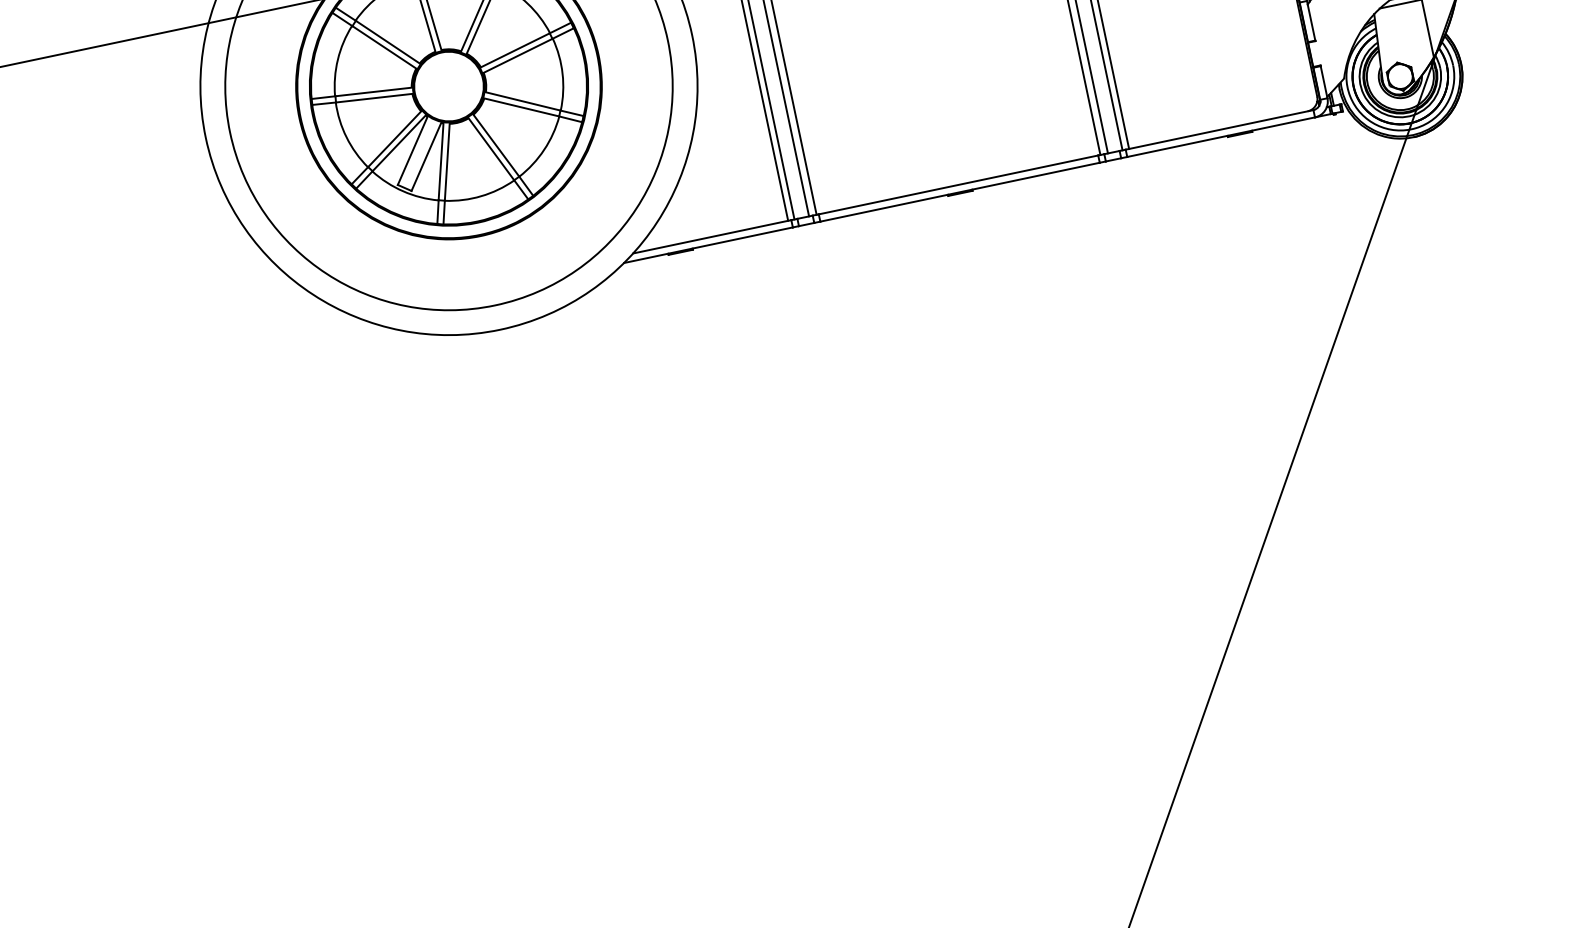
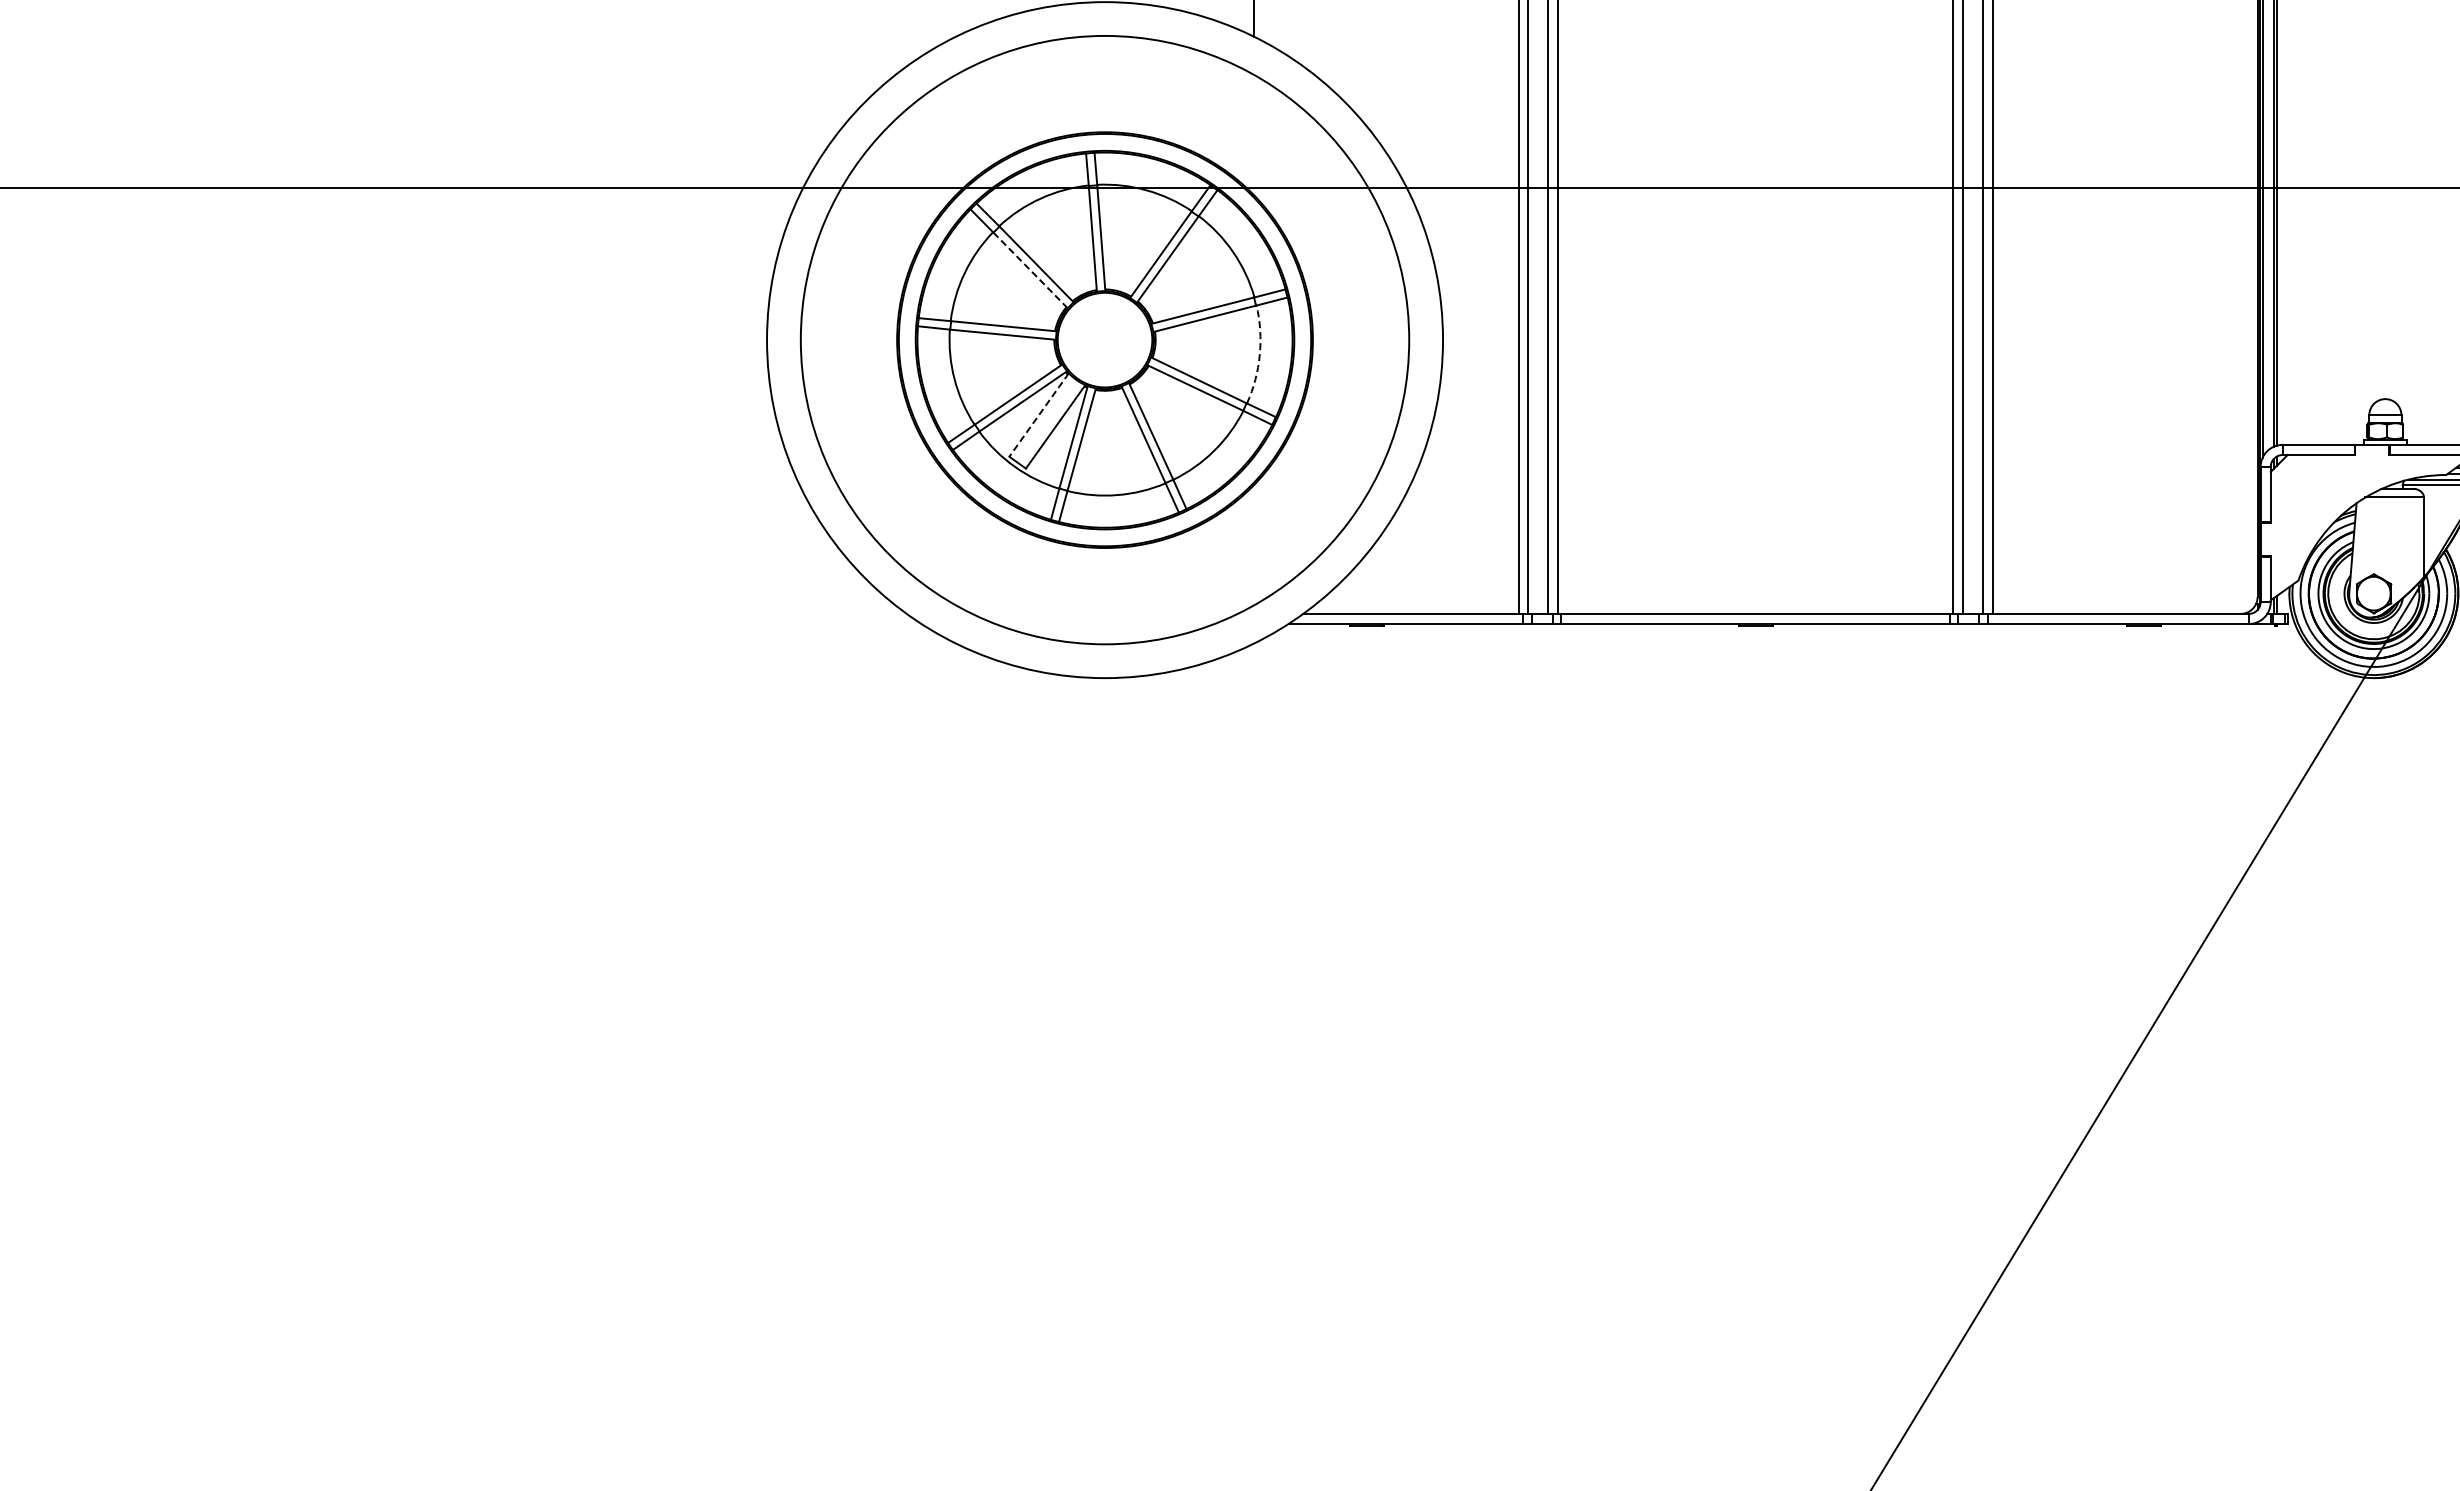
line: (385, 47) -> (1031, 270), solid -> dashed
arc: (562, 74) -> (1259, 355), solid -> dashed
line: (412, 150) -> (1038, 415), solid -> dashed

